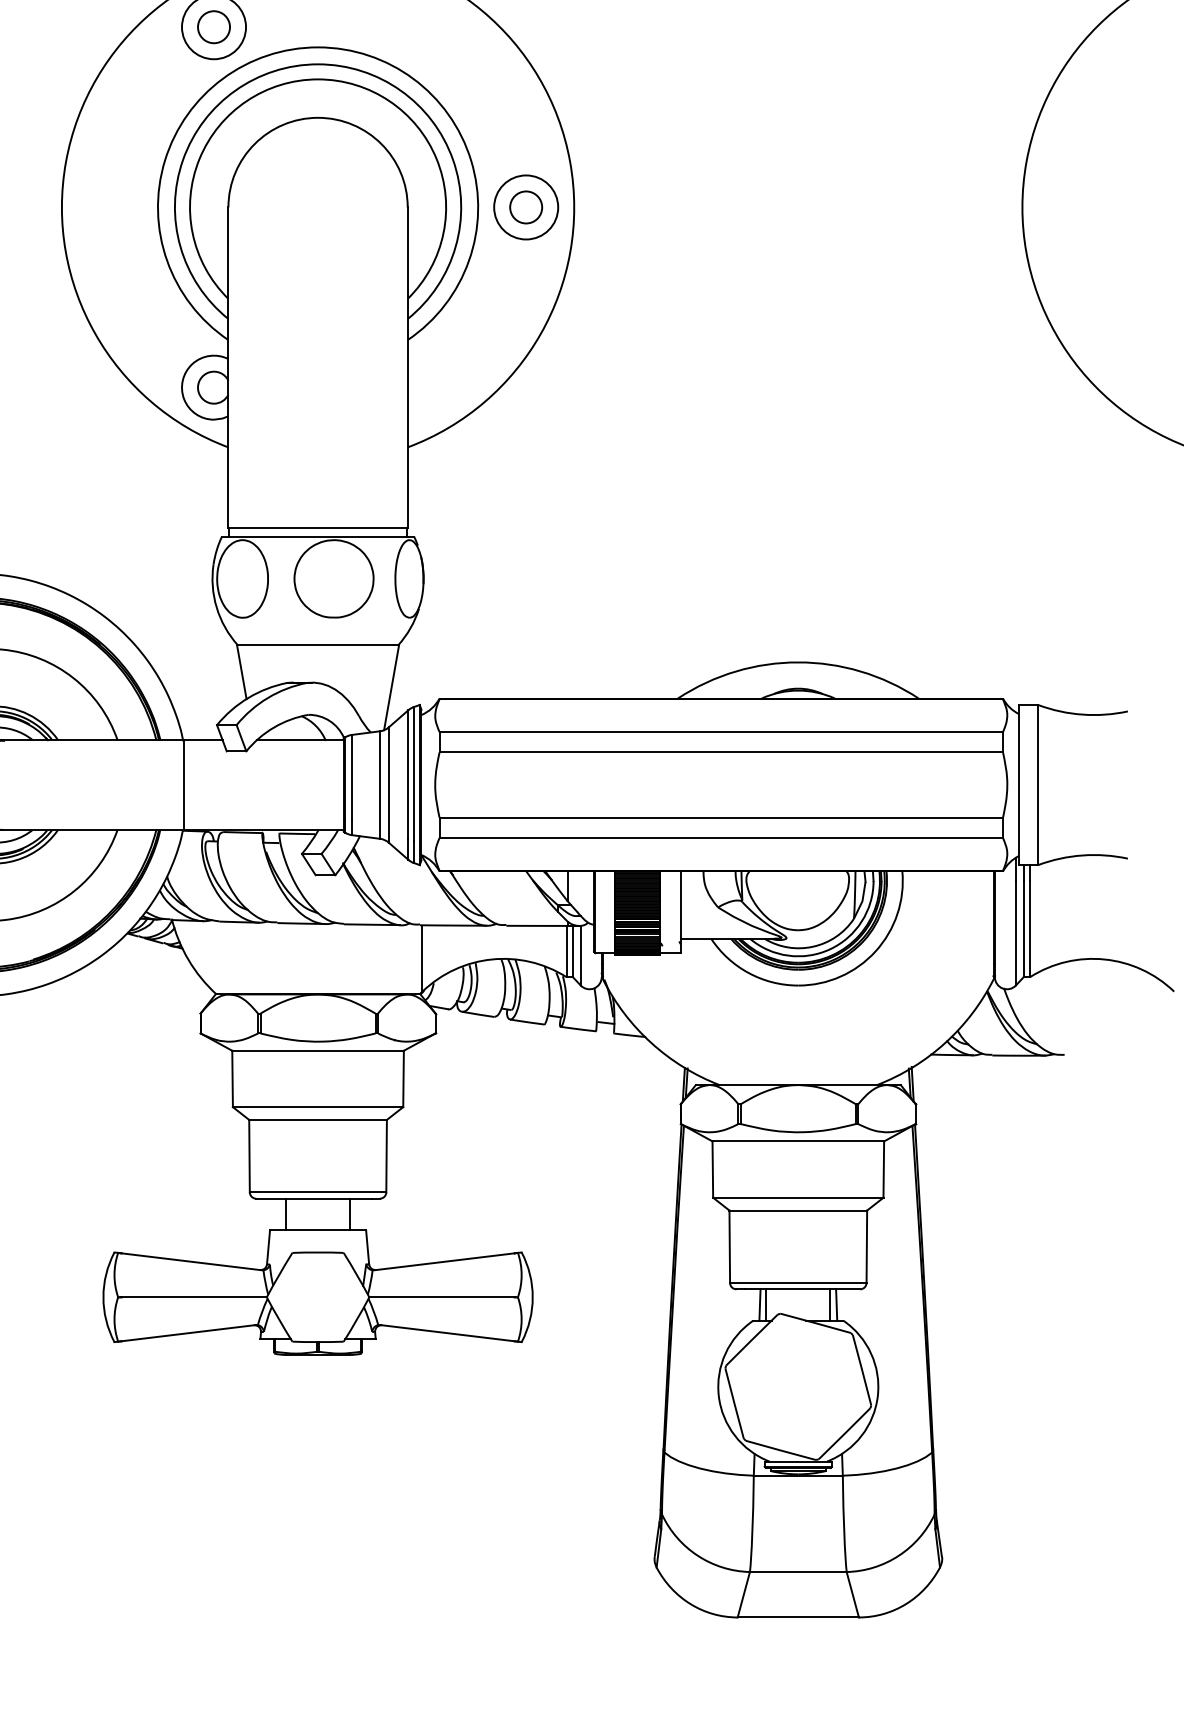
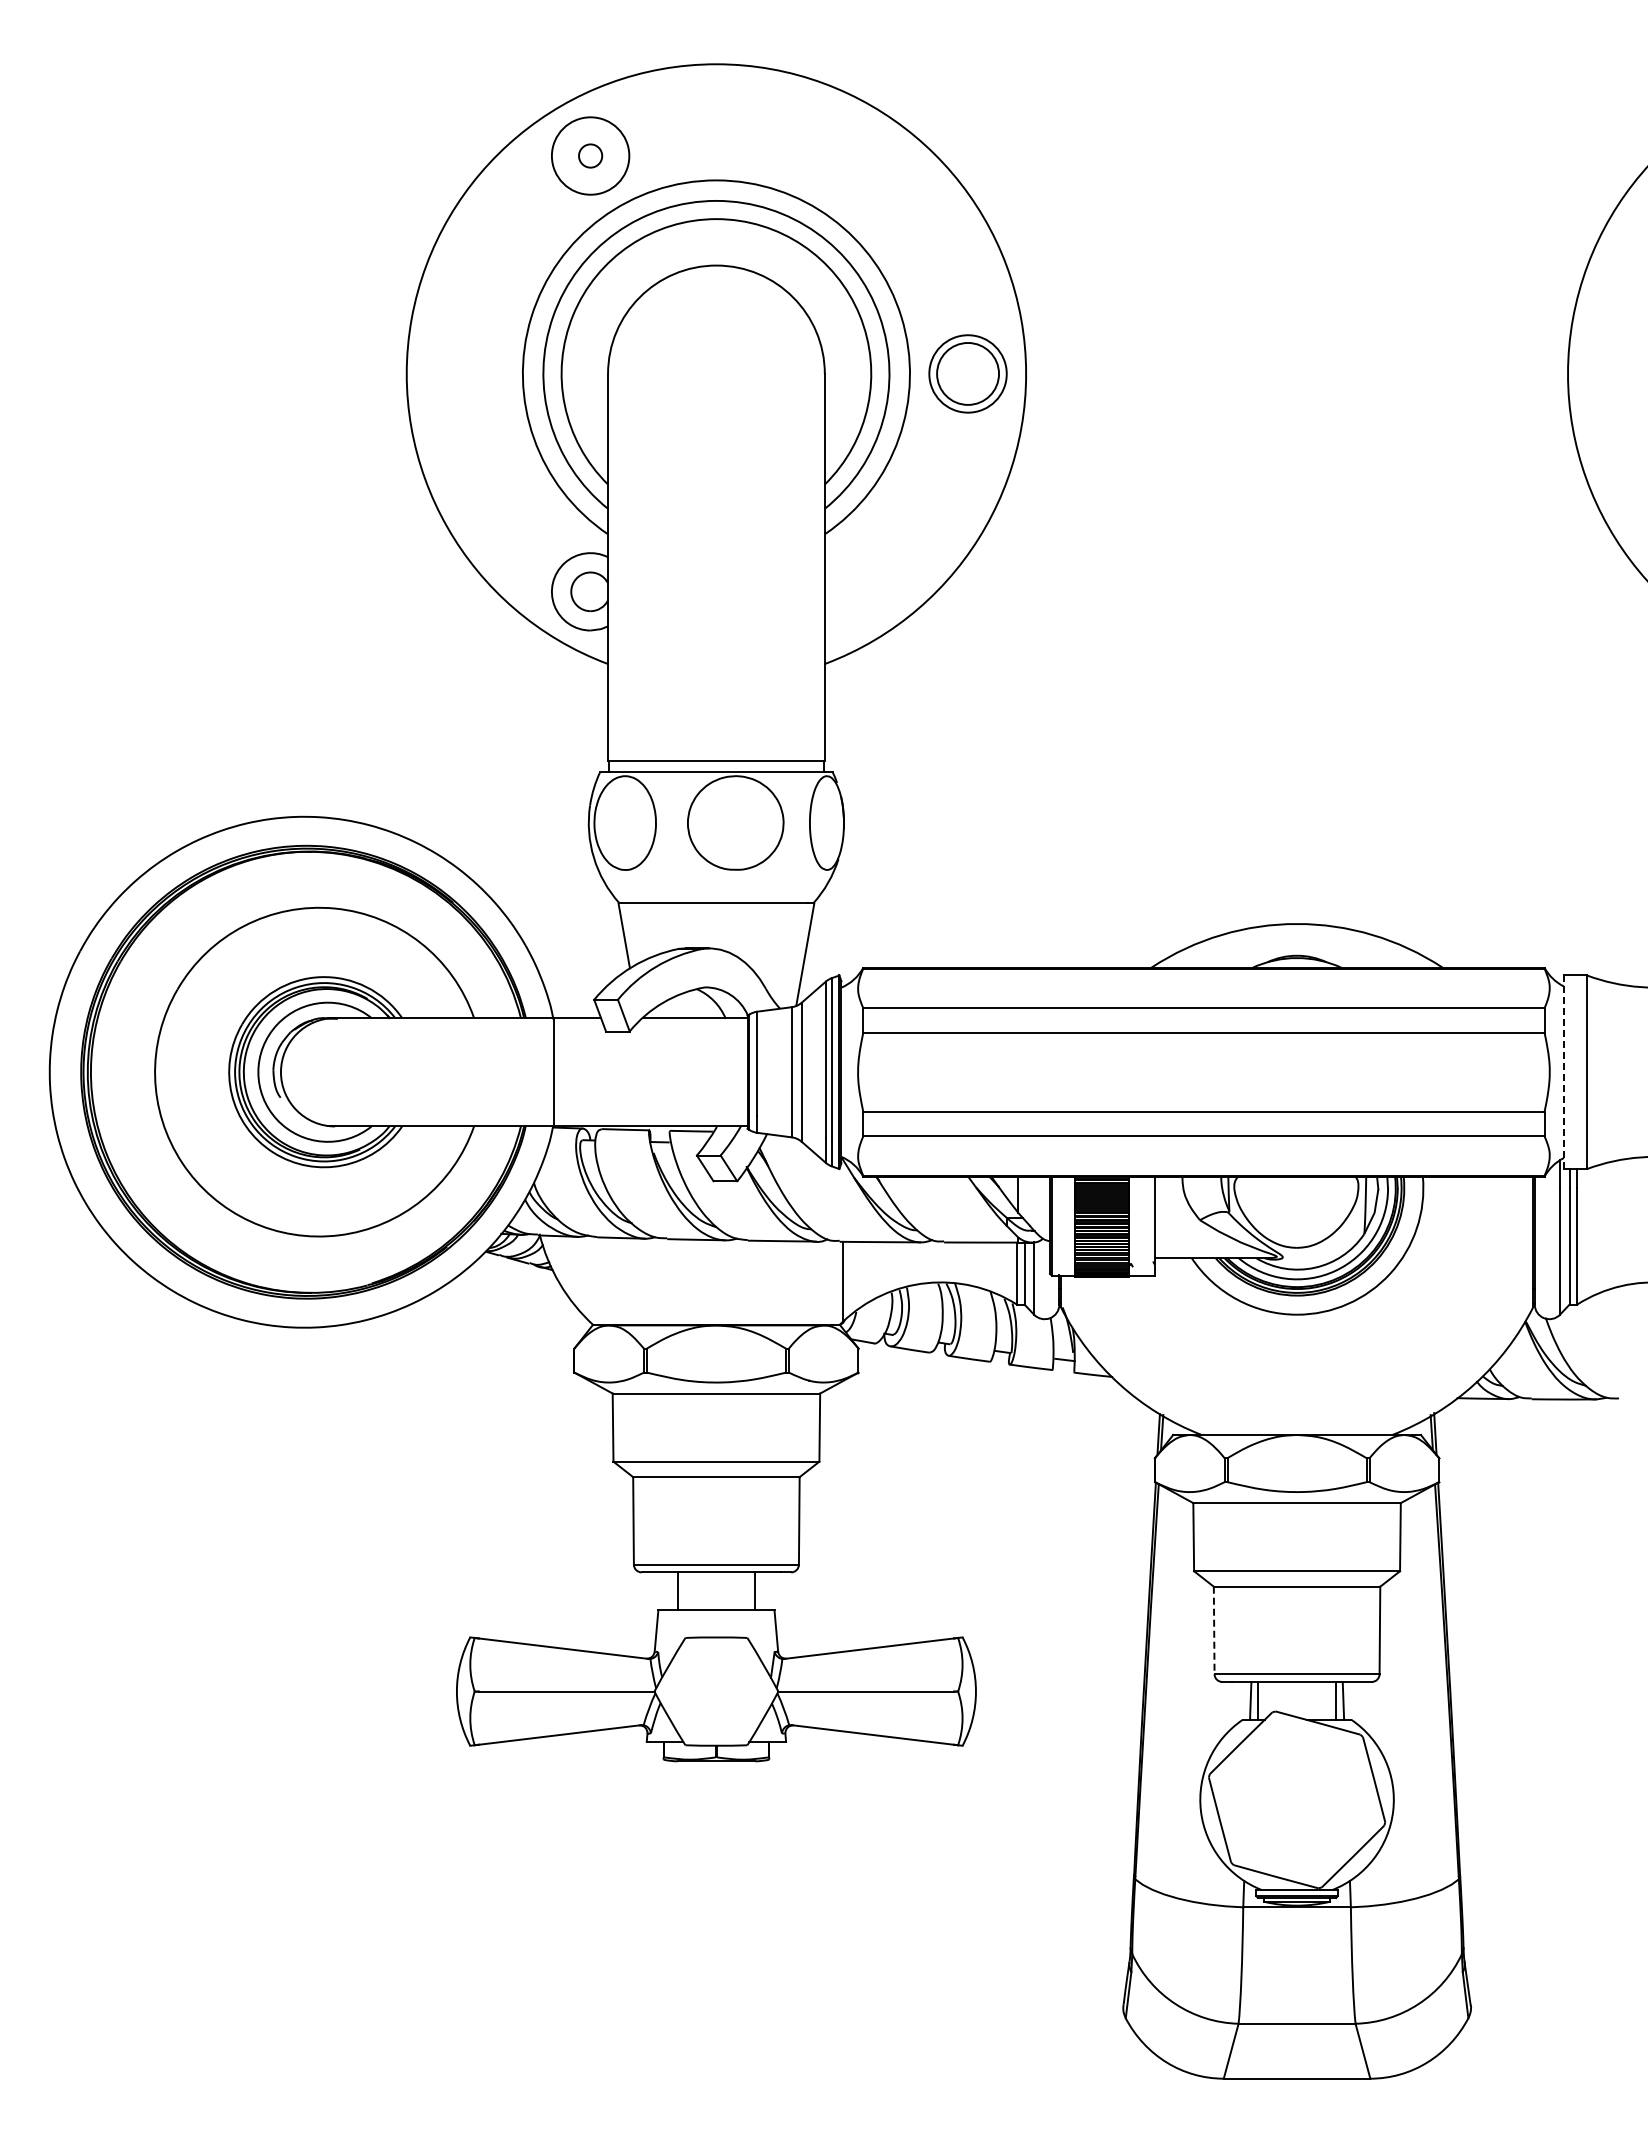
circle: (213, 26) -> (590, 155), size x0.6
circle: (525, 207) -> (967, 373), size x1.6
line: (1018, 785) -> (1563, 1072), solid -> dashed
line: (730, 1246) -> (1214, 1630), solid -> dashed

